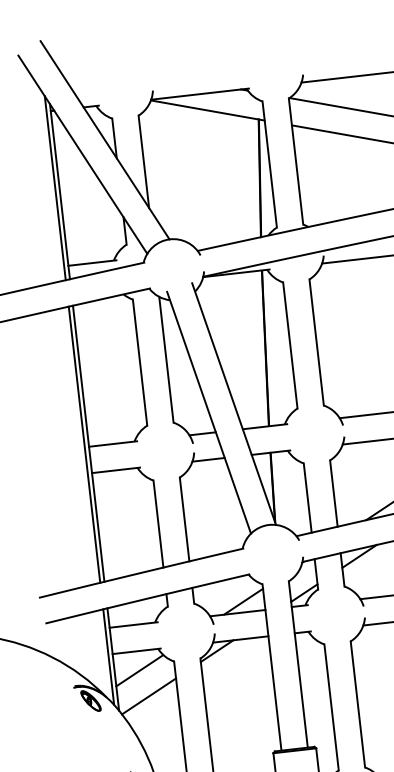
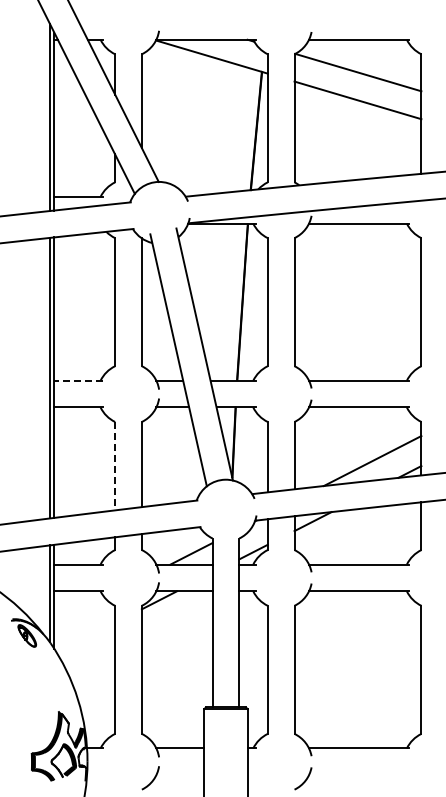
line: (112, 443) -> (78, 380), solid -> dashed
line: (158, 524) -> (115, 466), solid -> dashed
line: (139, 671) -> (79, 611), removed
line: (148, 696) -> (85, 637), removed

